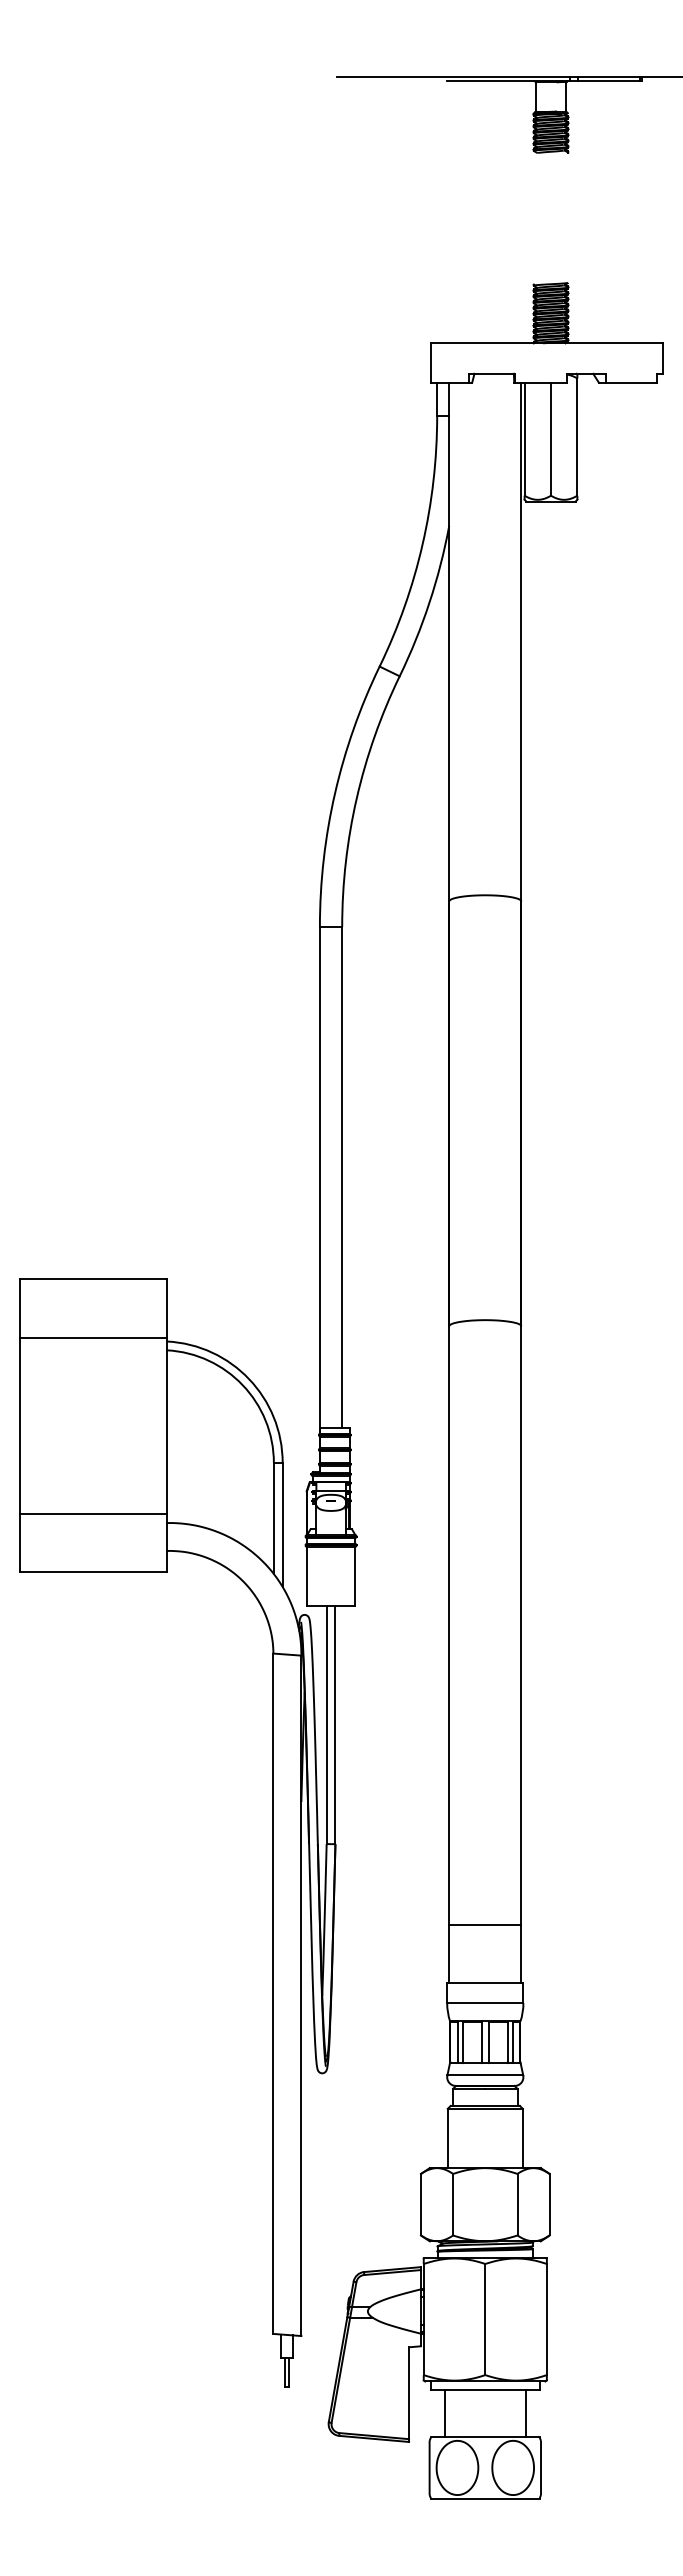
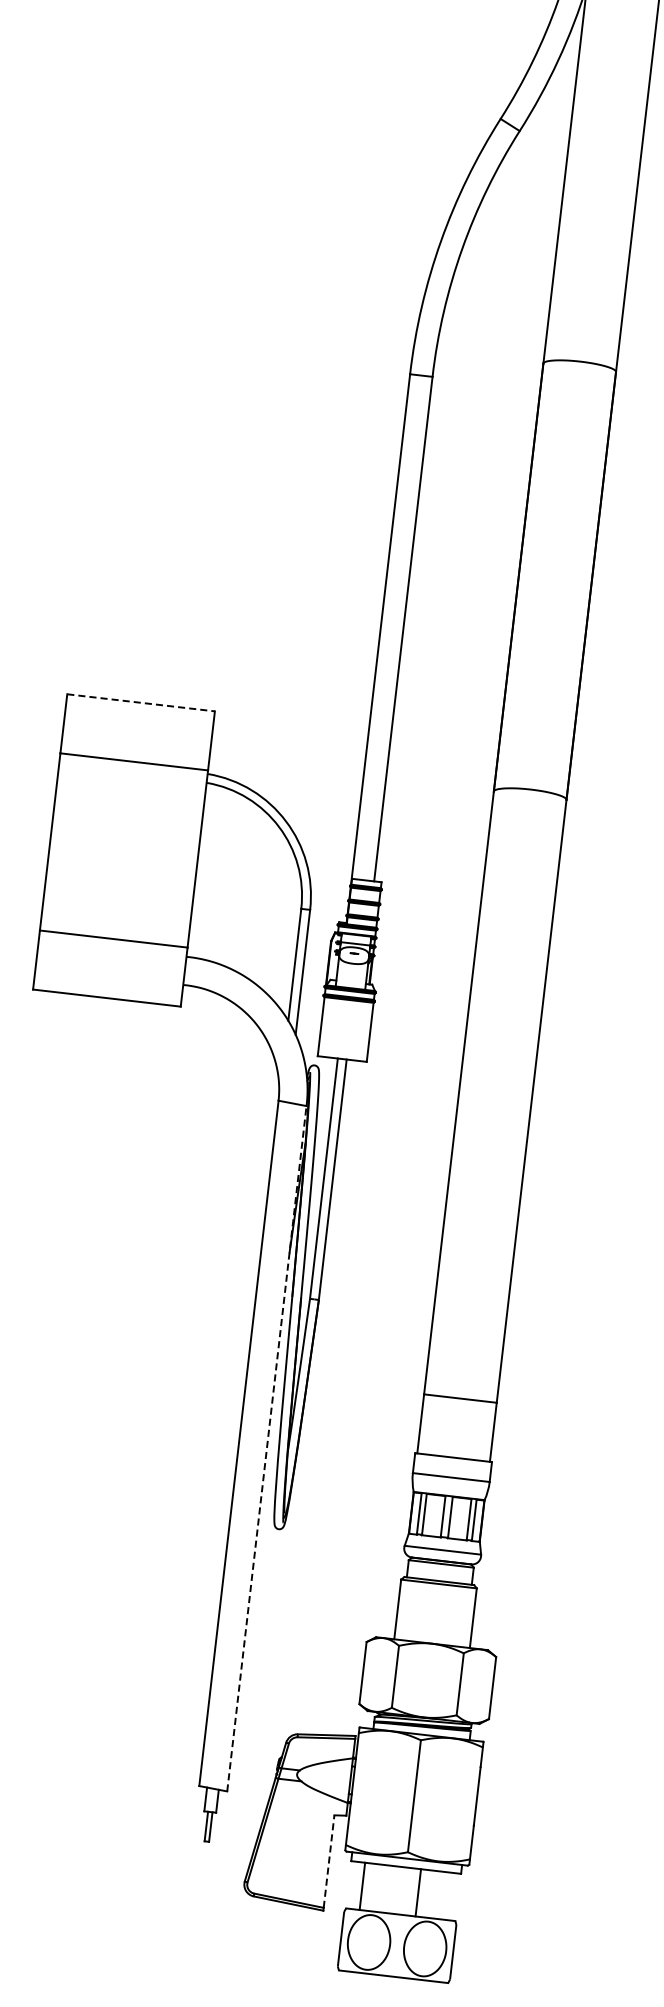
line: (94, 1279) -> (141, 703), solid -> dashed
line: (301, 1995) -> (267, 1448), solid -> dashed
line: (409, 2393) -> (329, 1861), solid -> dashed
line: (526, 2413) -> (418, 1892), moved

